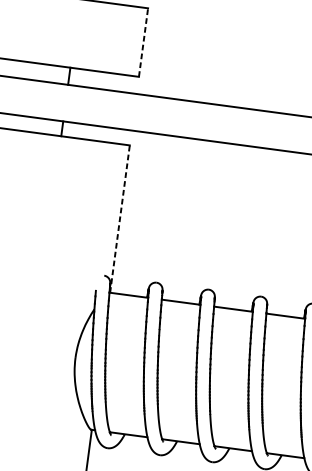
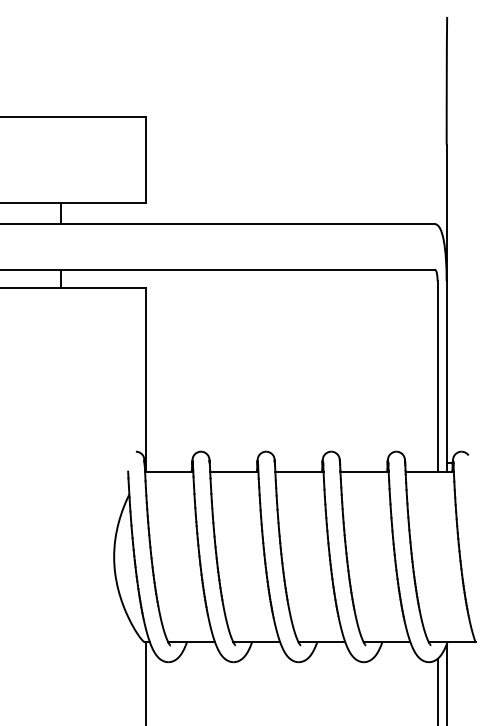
line: (143, 42) -> (145, 160), dashed -> solid
line: (119, 218) -> (145, 379), dashed -> solid

